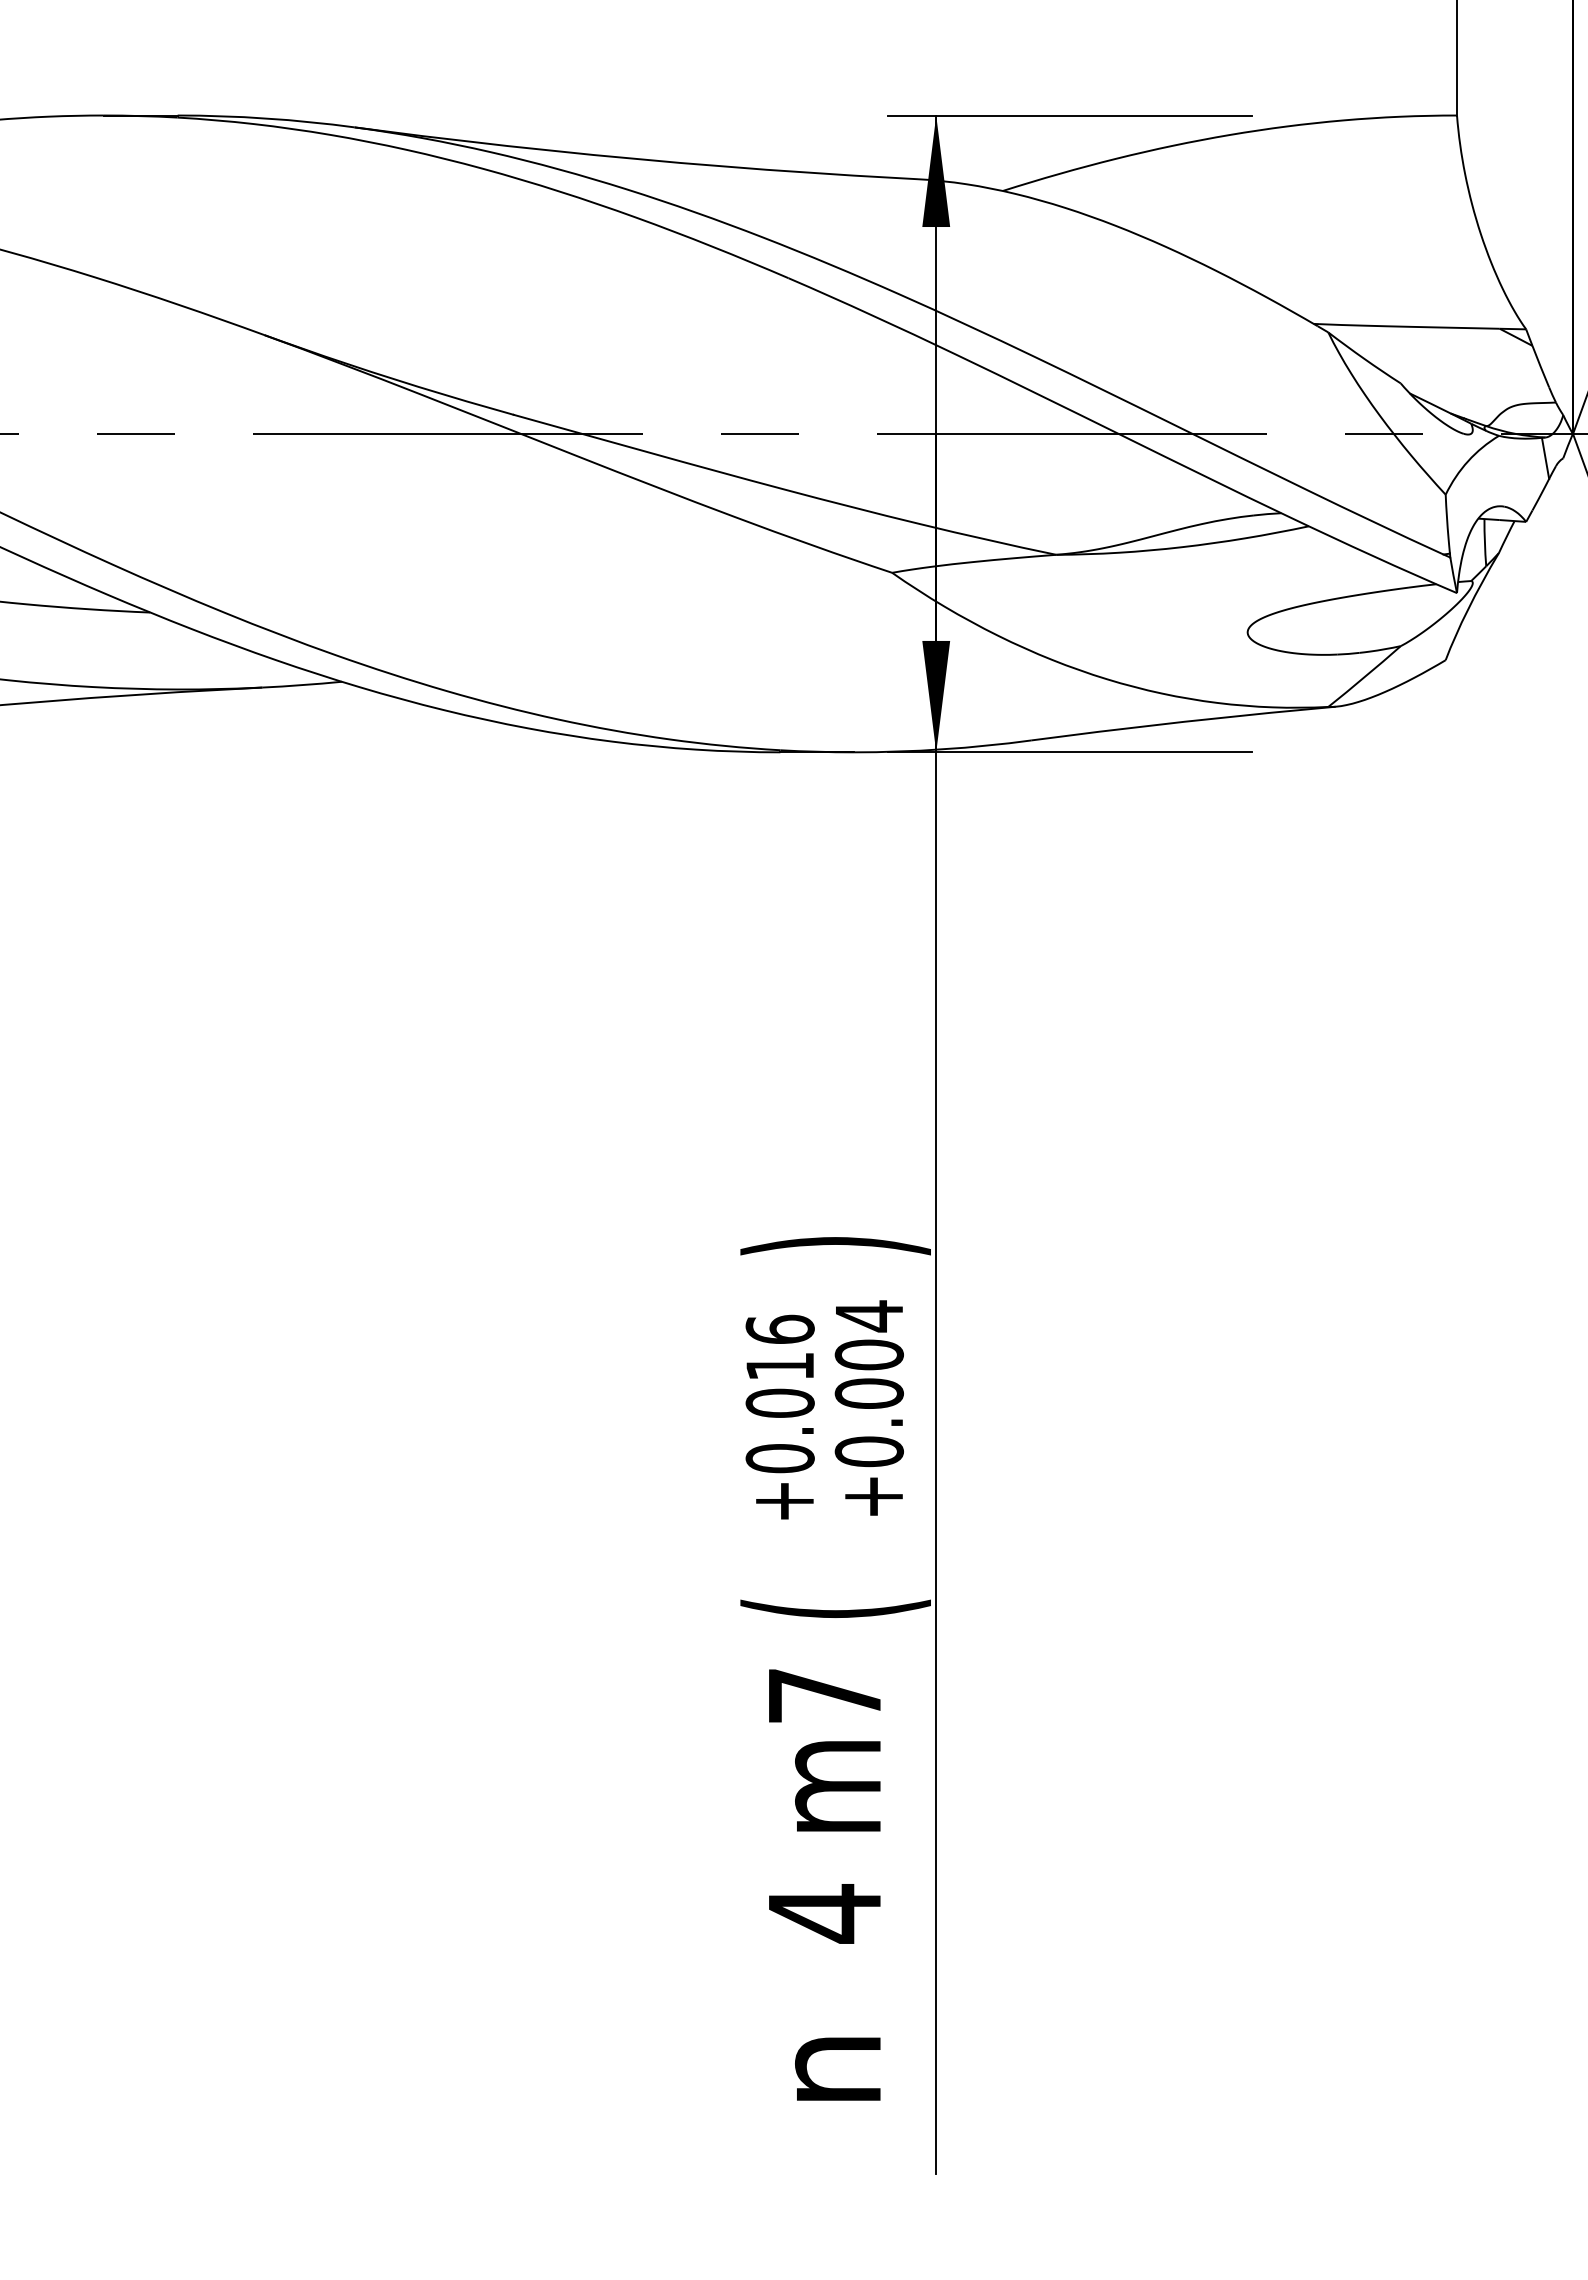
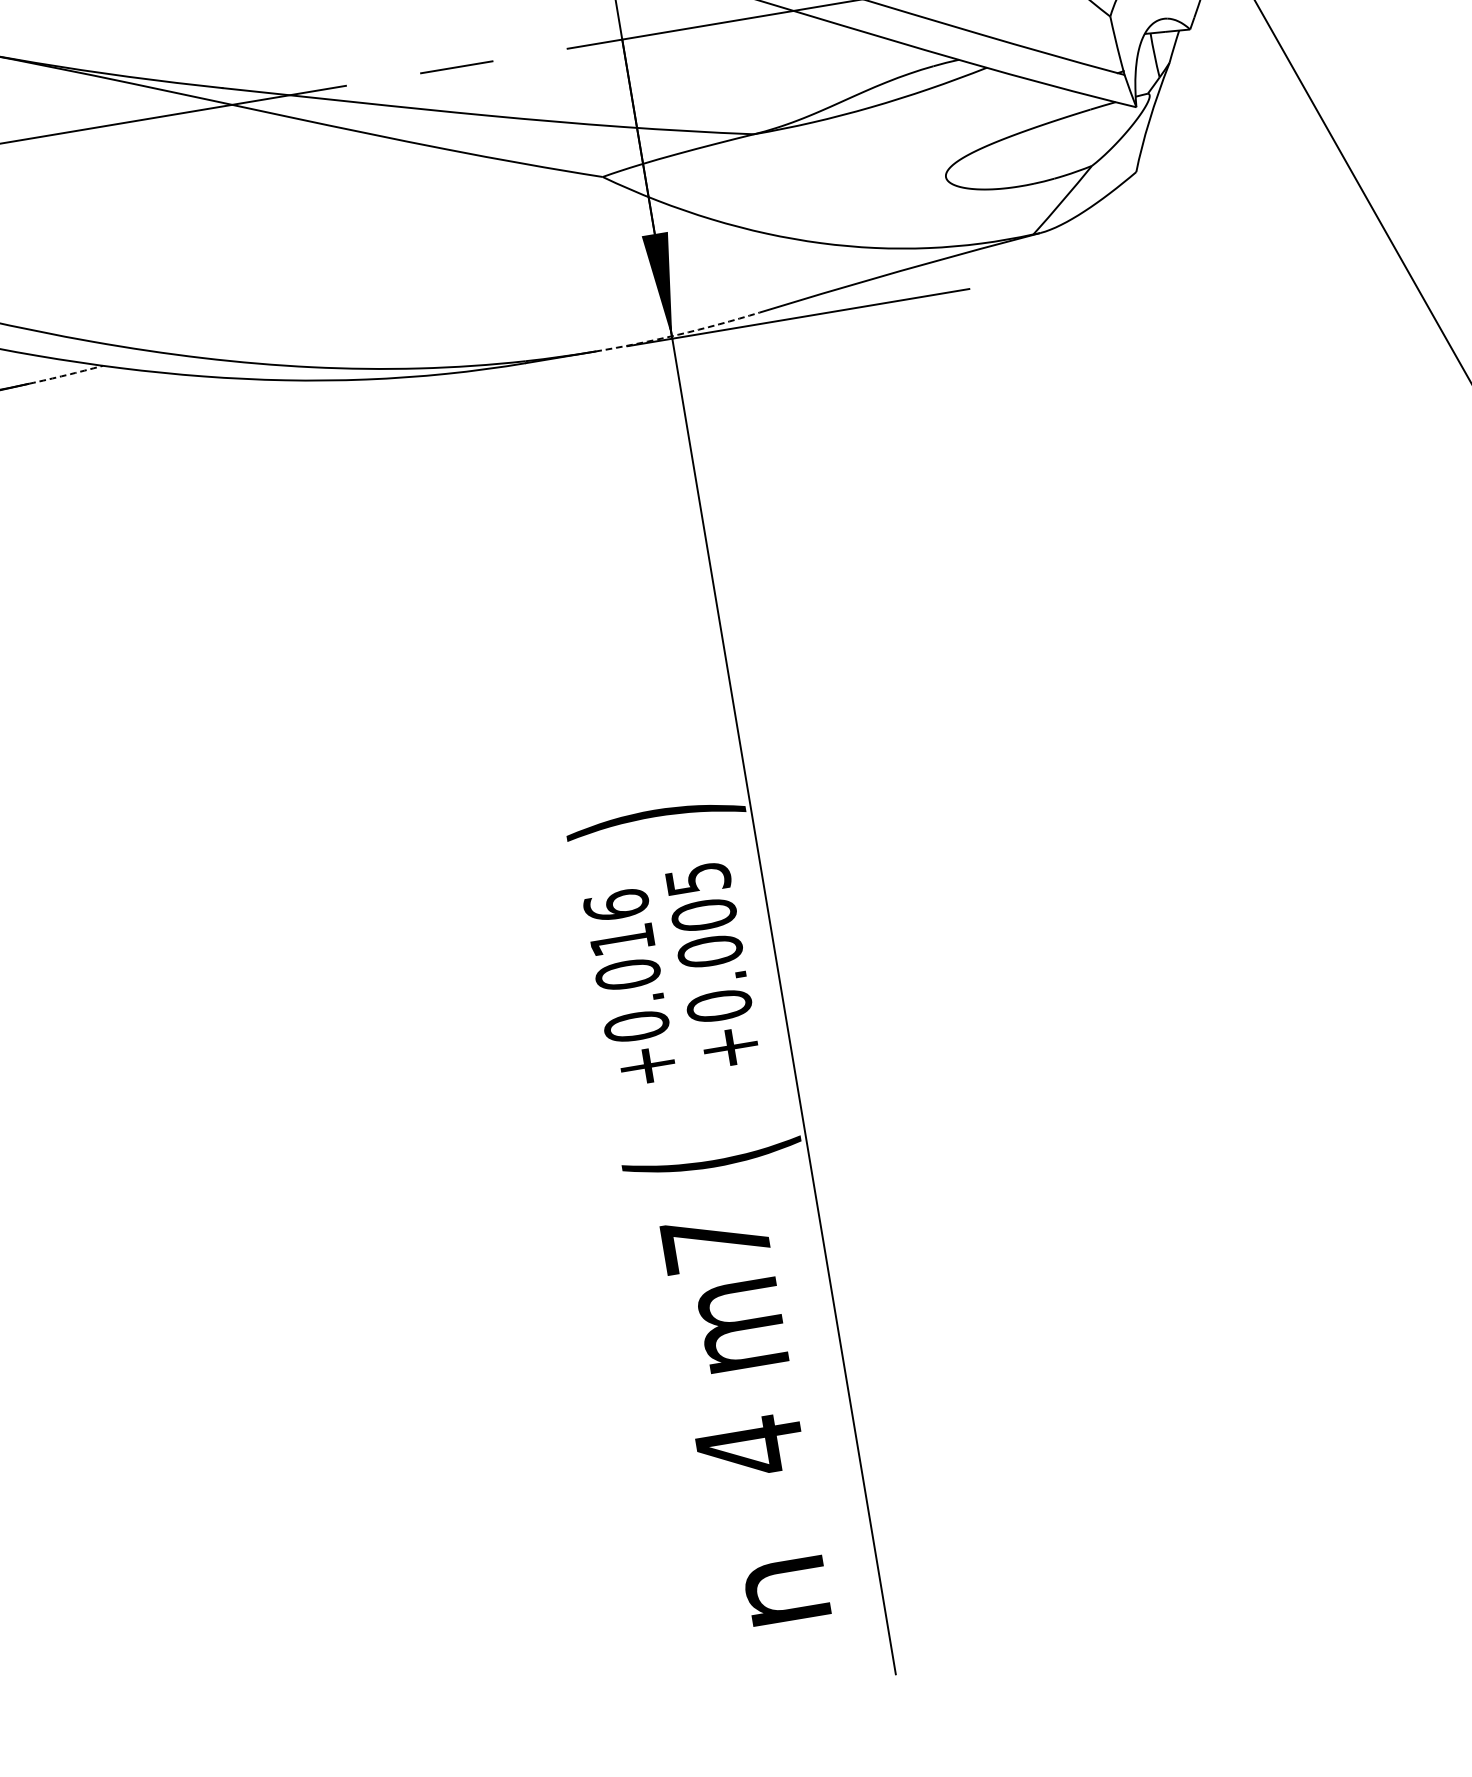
arc: (302, 685) -> (66, 375), solid -> dashed
arc: (942, 749) -> (677, 335), solid -> dashed
text: (869, 1316) -> (698, 879), +0.004 -> +0.005

